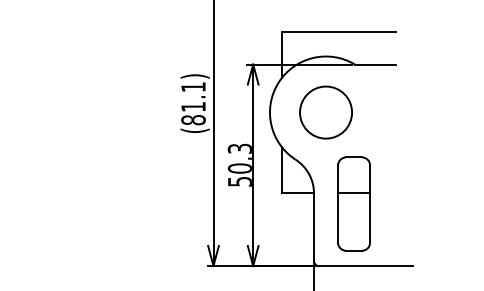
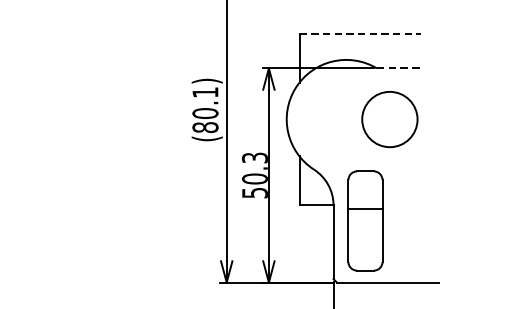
line: (339, 32) -> (360, 34), solid -> dashed
line: (375, 64) -> (398, 68), solid -> dashed
text: (193, 106) -> (205, 113), (81.1) -> (80.1)
circle: (325, 112) -> (389, 119), moved
part: (353, 203) -> (364, 220), moved

